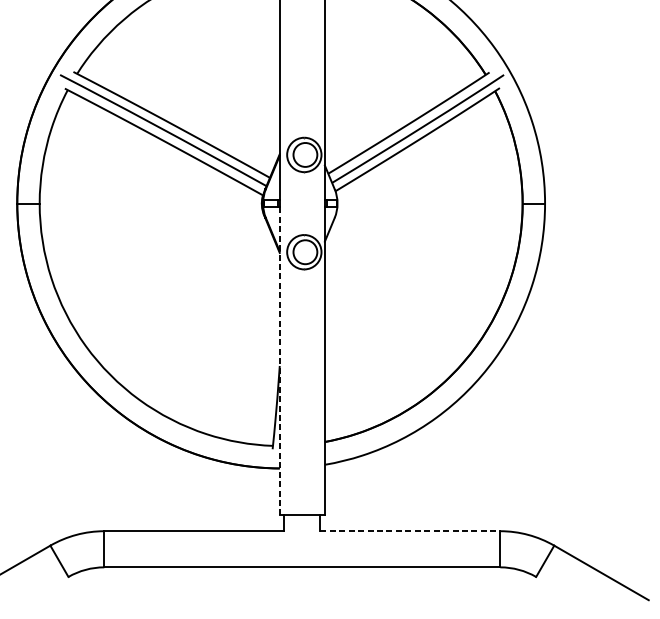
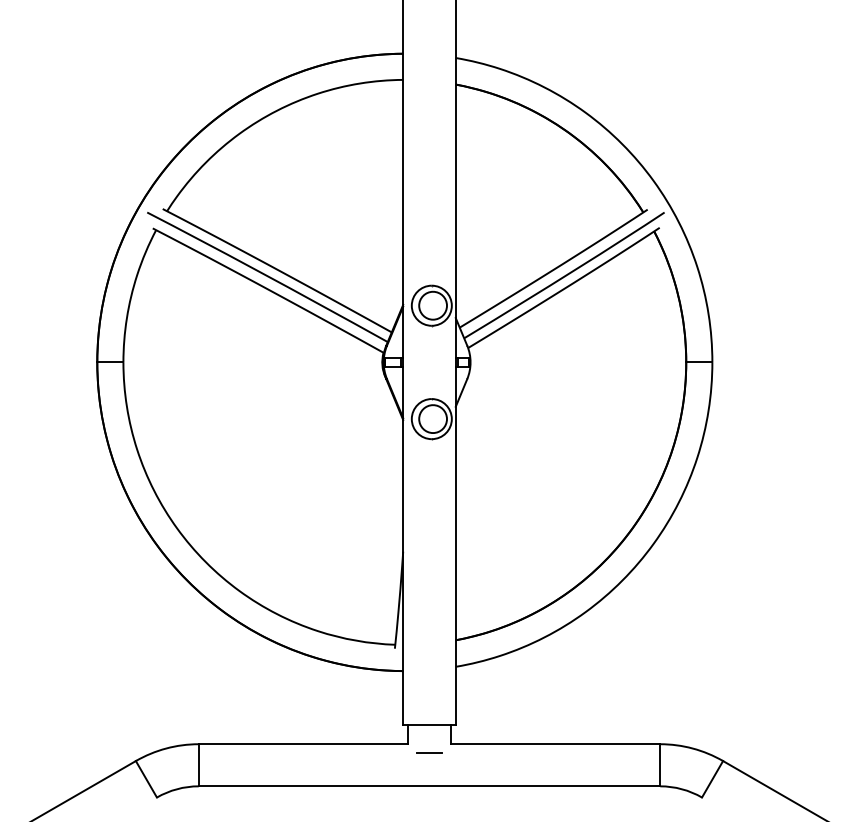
line: (280, 361) -> (403, 546), dashed -> solid
line: (410, 531) -> (555, 744), dashed -> solid
line: (302, 538) -> (429, 752), added

